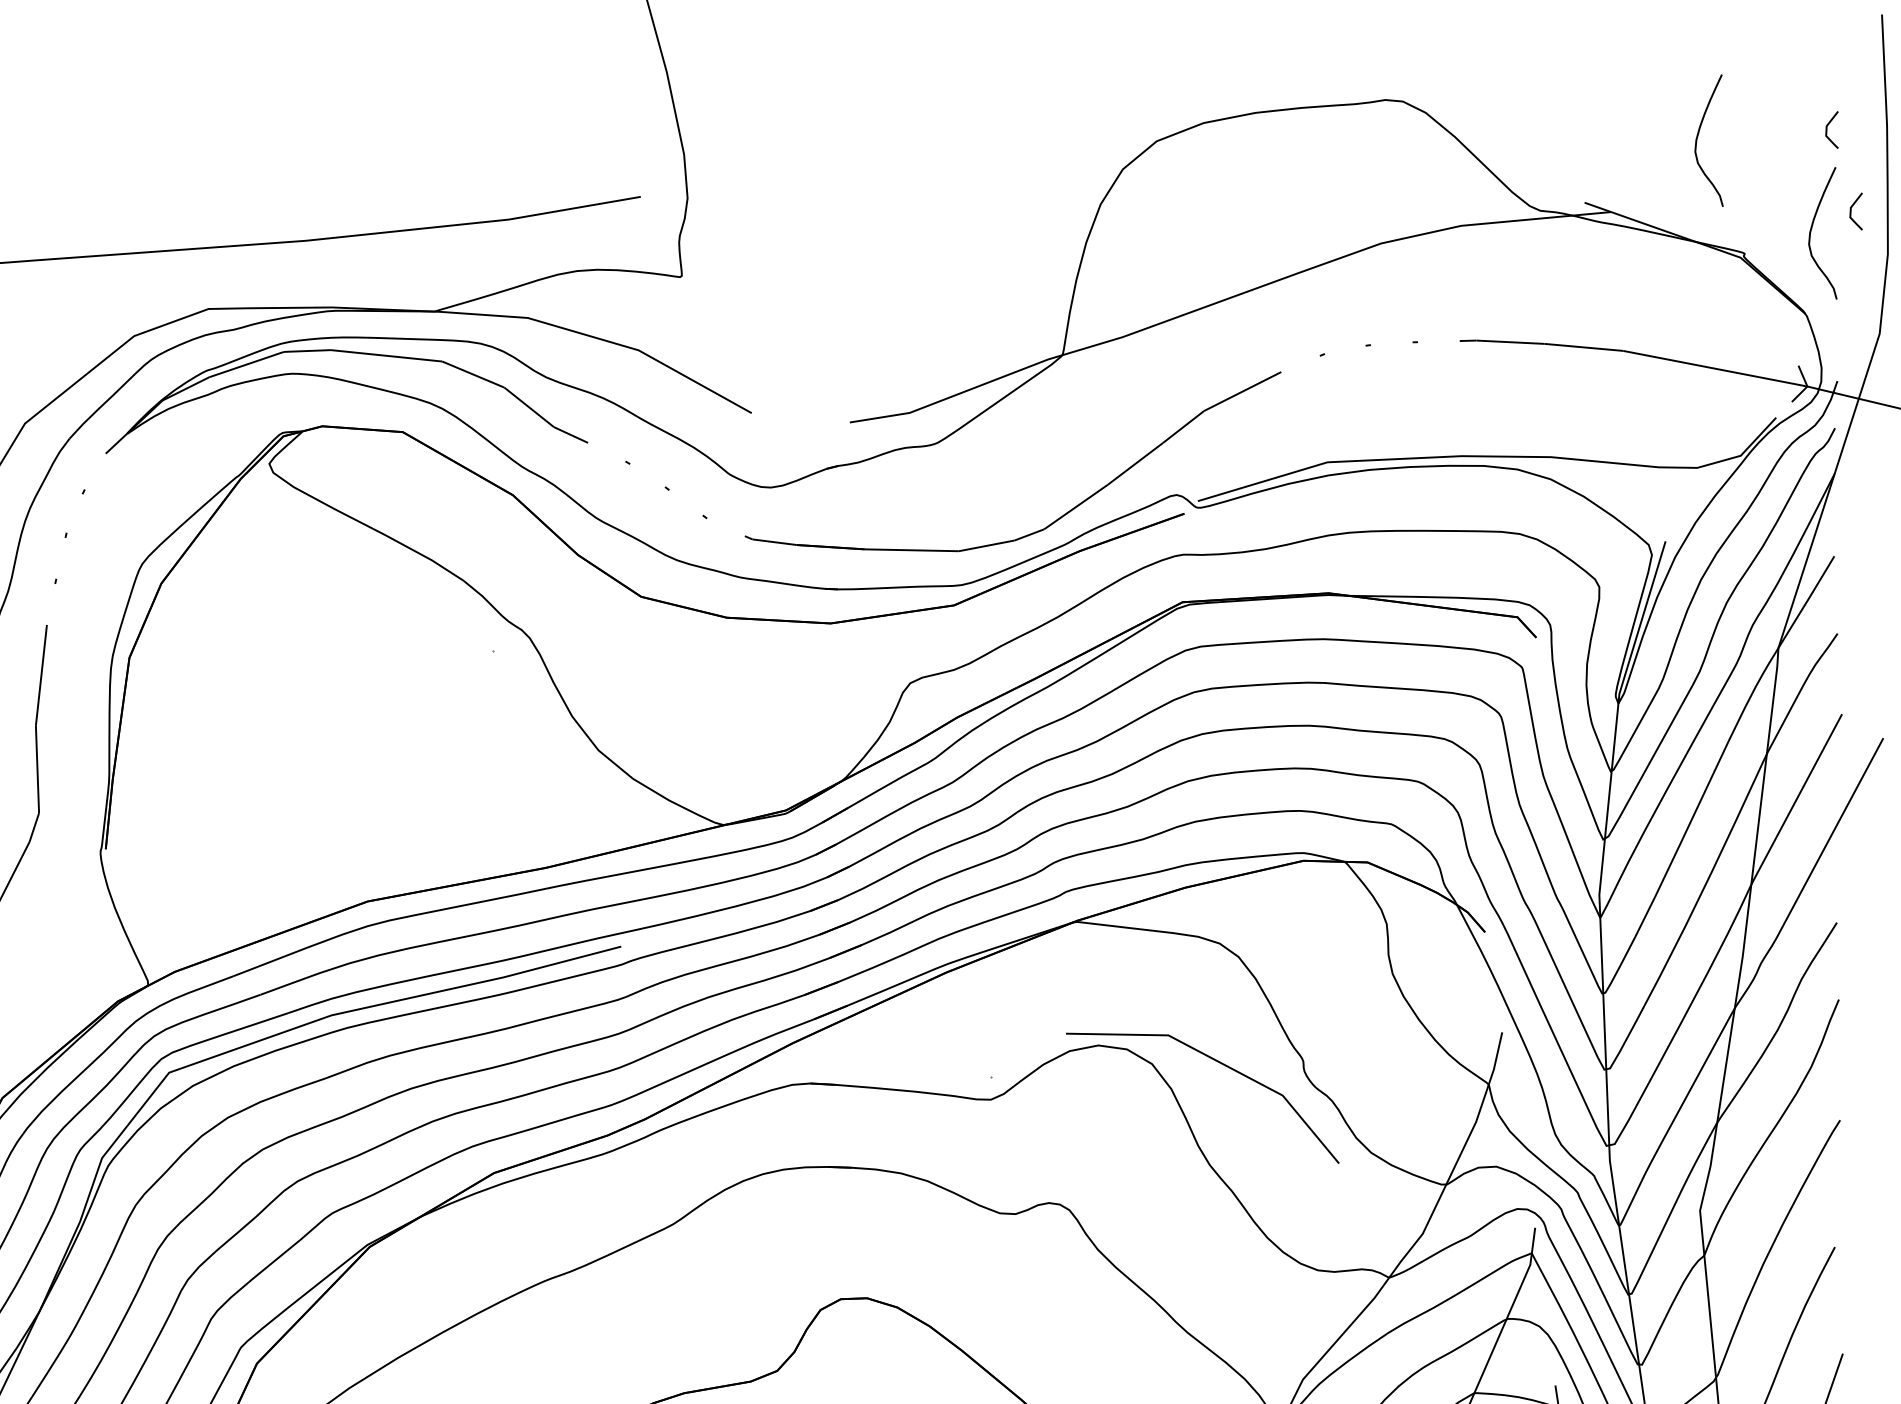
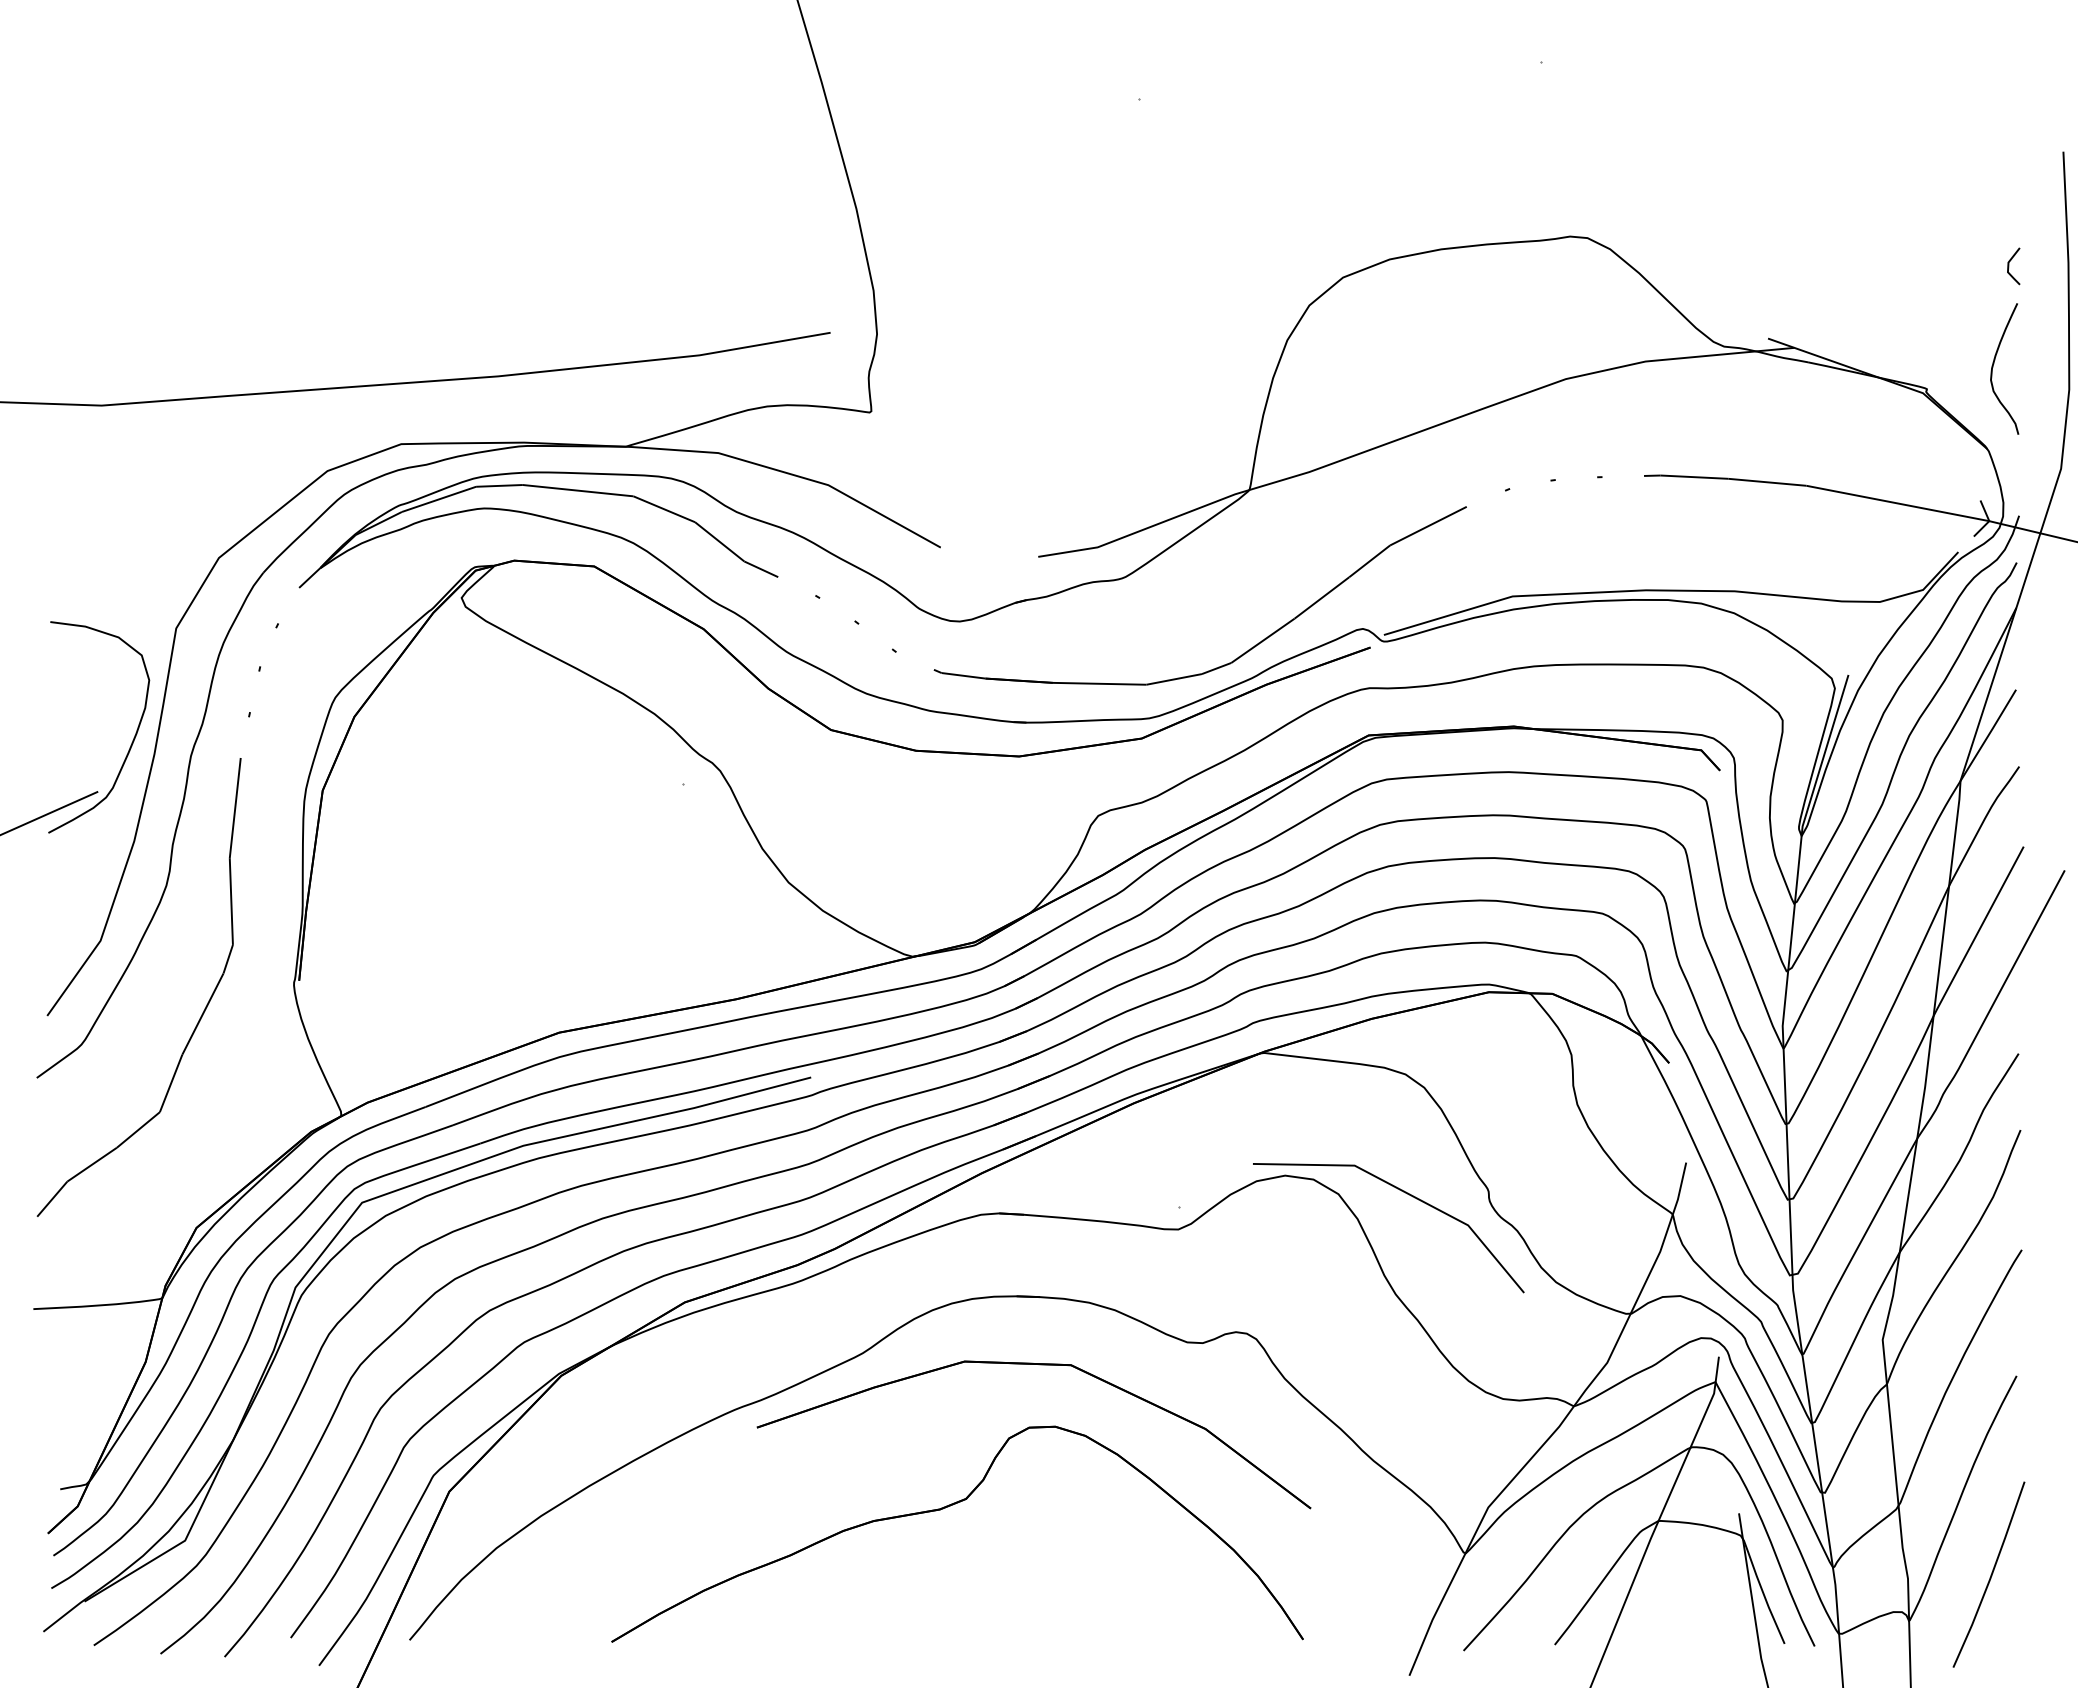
curve: (1697, 139) -> (1880, 275), removed
line: (1851, 211) -> (2033, 347), removed
part: (851, 1236) -> (1039, 1365), added

